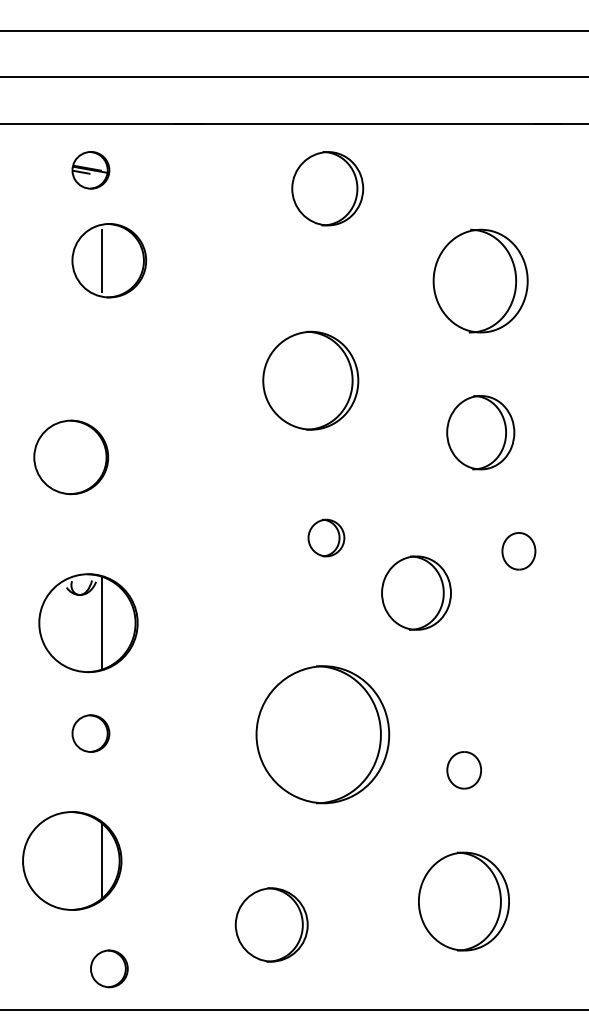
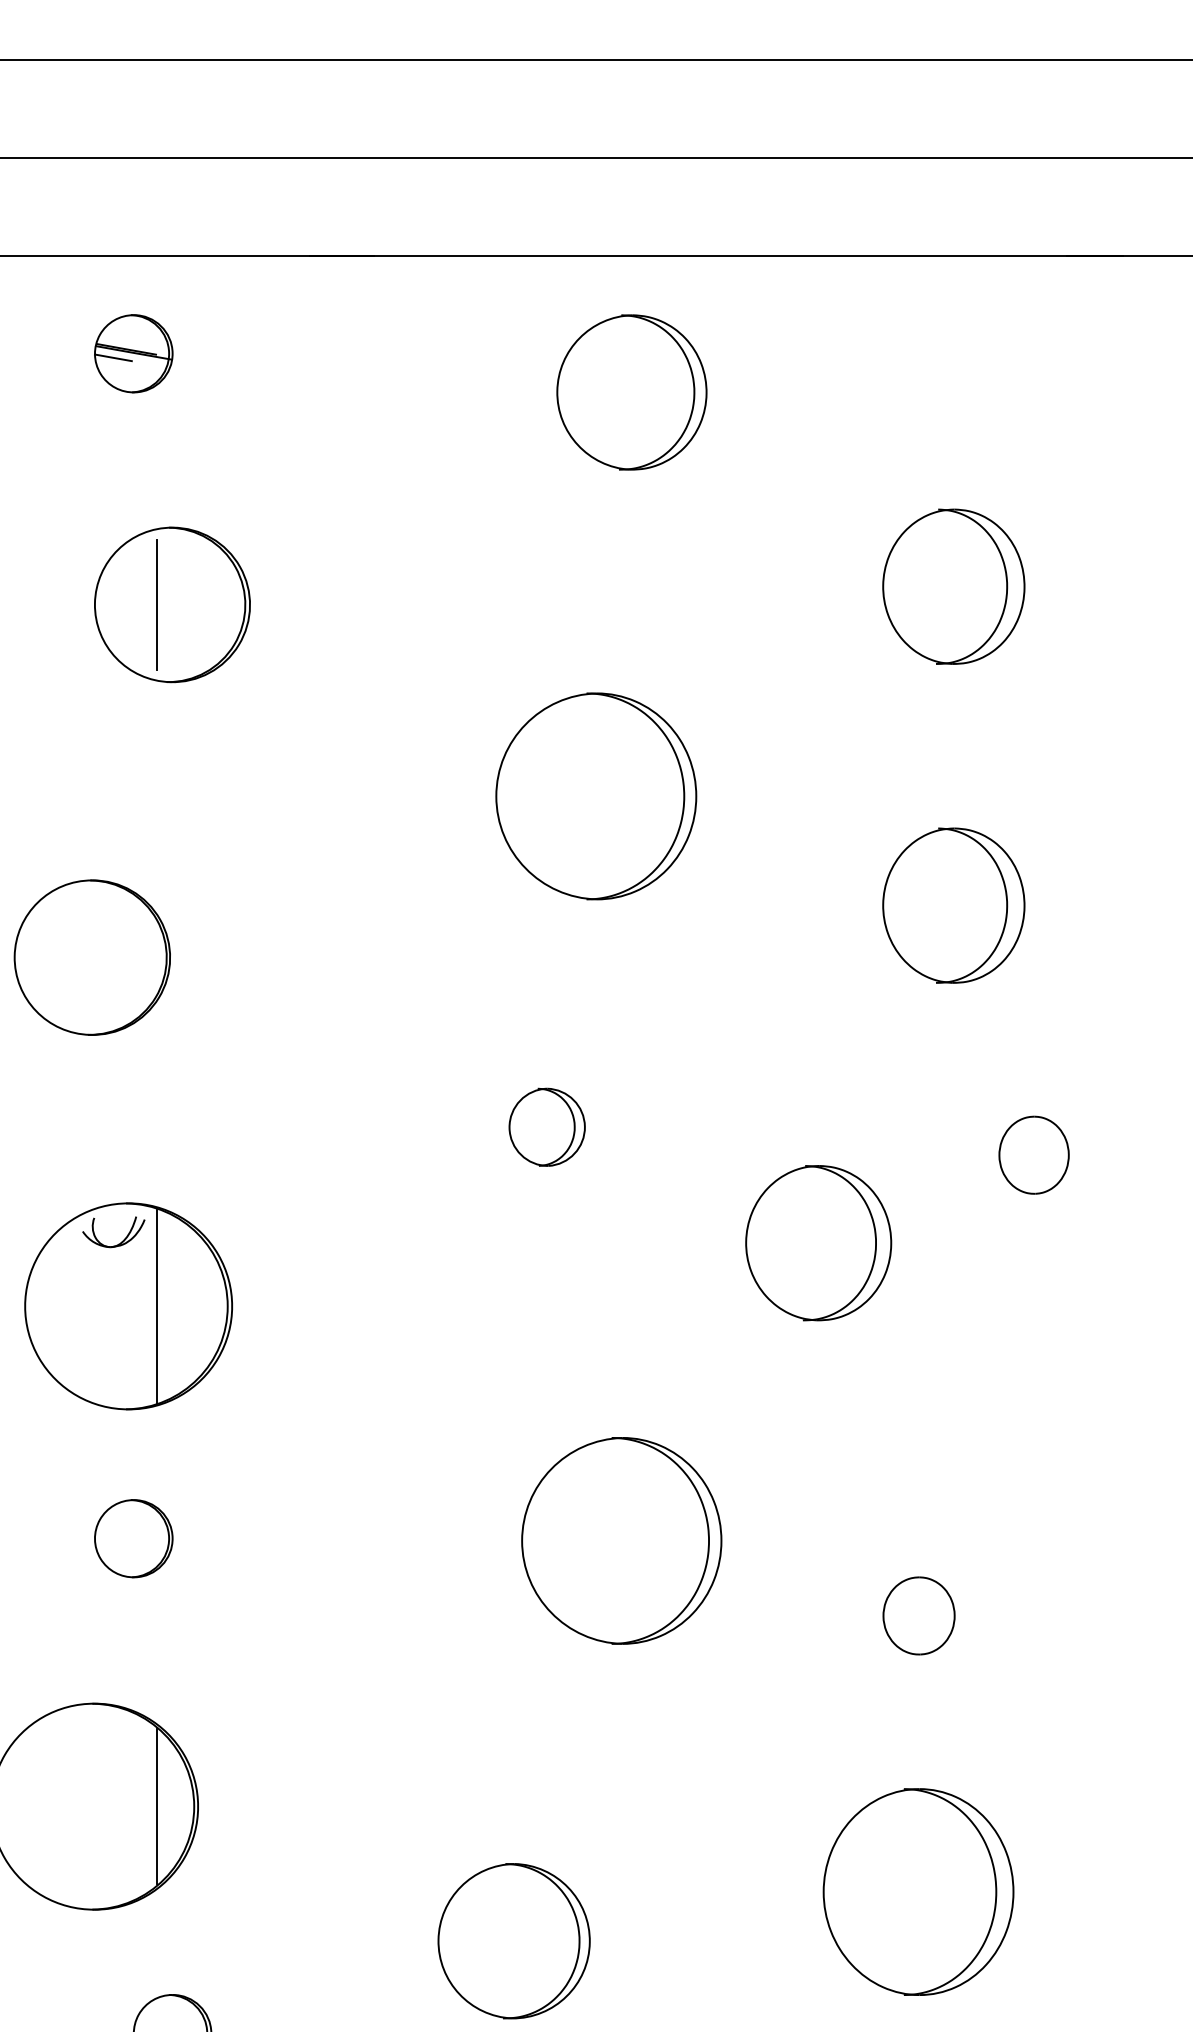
part: (109, 260) -> (172, 604), moved
part: (480, 280) -> (953, 585), size x0.71
part: (326, 537) -> (547, 1126), moved
part: (322, 734) -> (620, 1540), size x0.71

